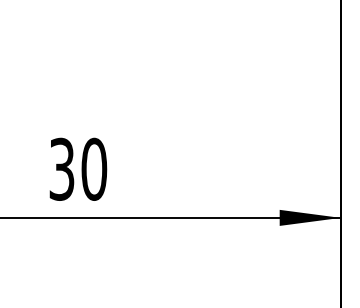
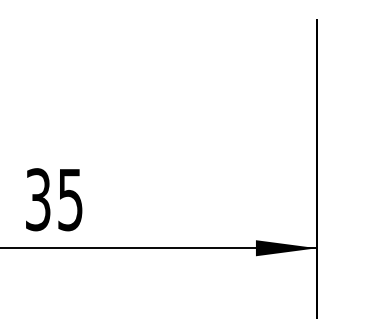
text: (94, 169) -> (70, 199), 30 -> 35

